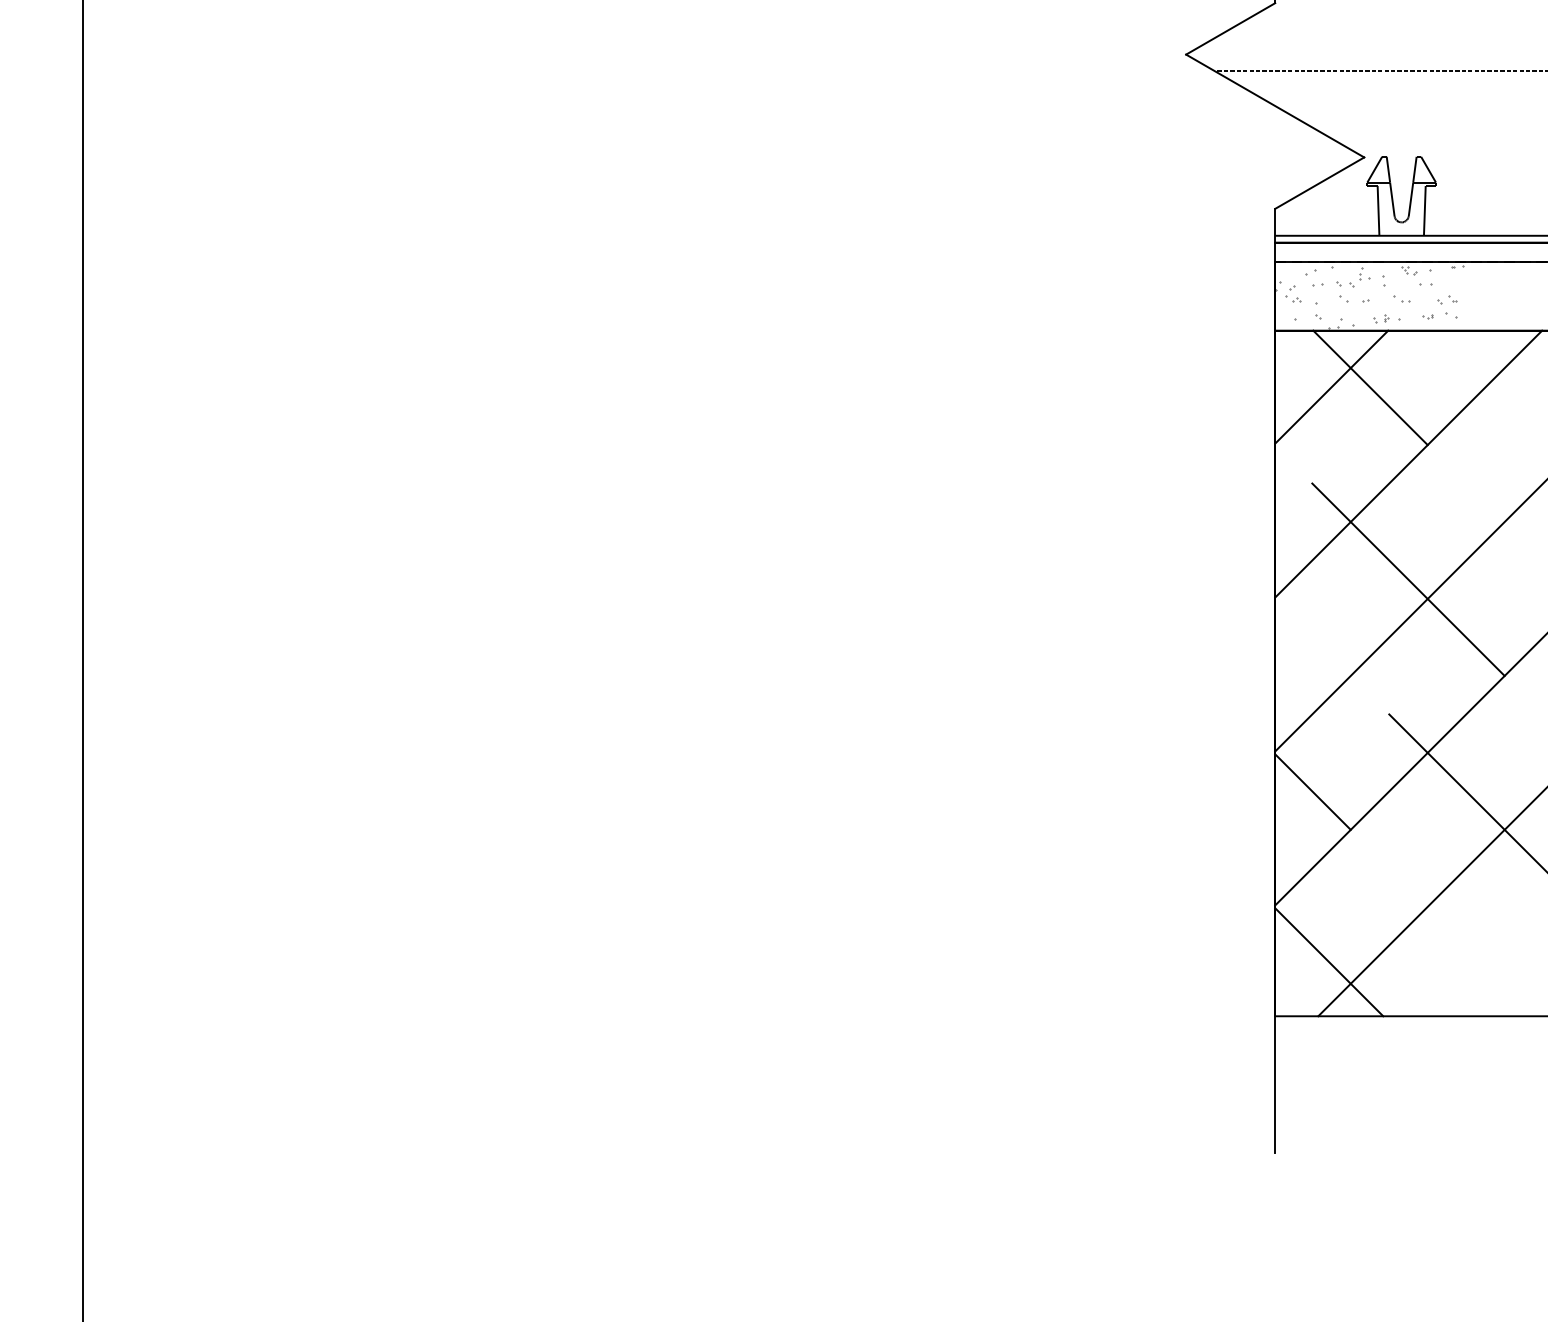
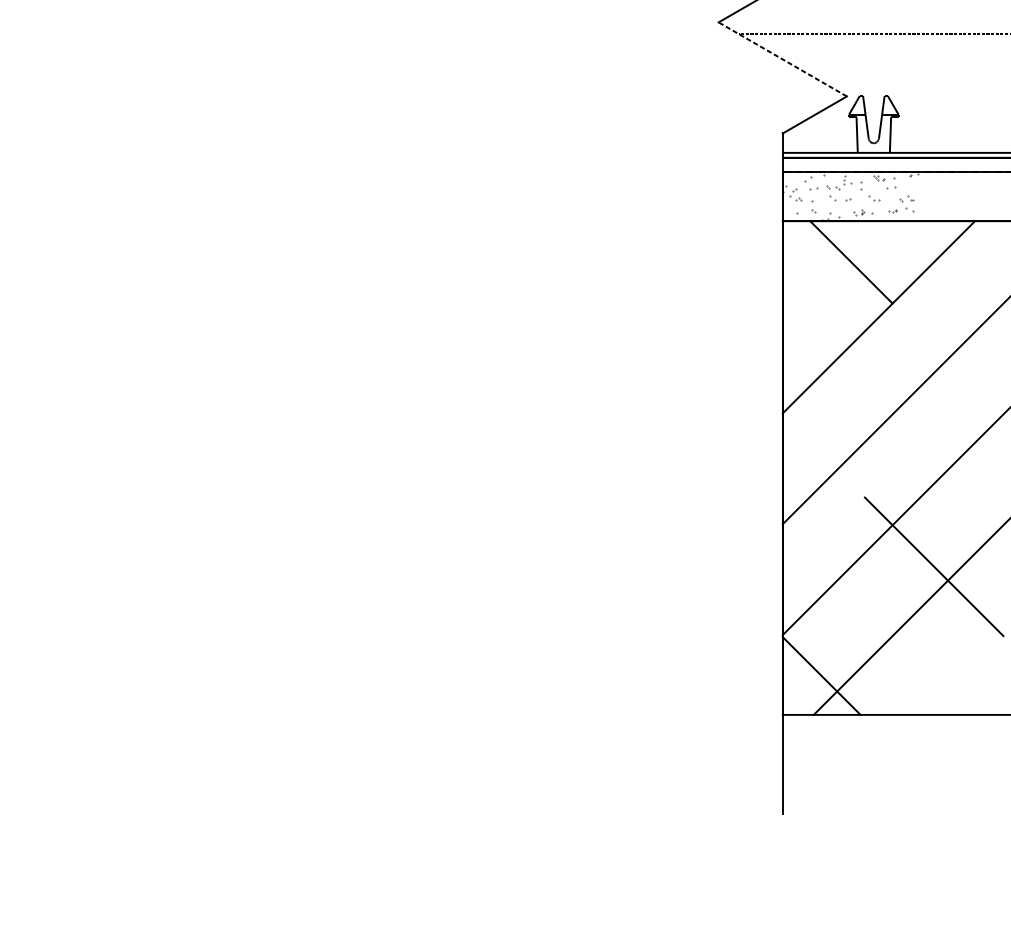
line: (1275, 106) -> (782, 59), solid -> dashed
line: (1331, 386) -> (823, 261), removed
line: (1408, 579) -> (878, 400), removed
line: (1312, 791) -> (809, 553), removed

